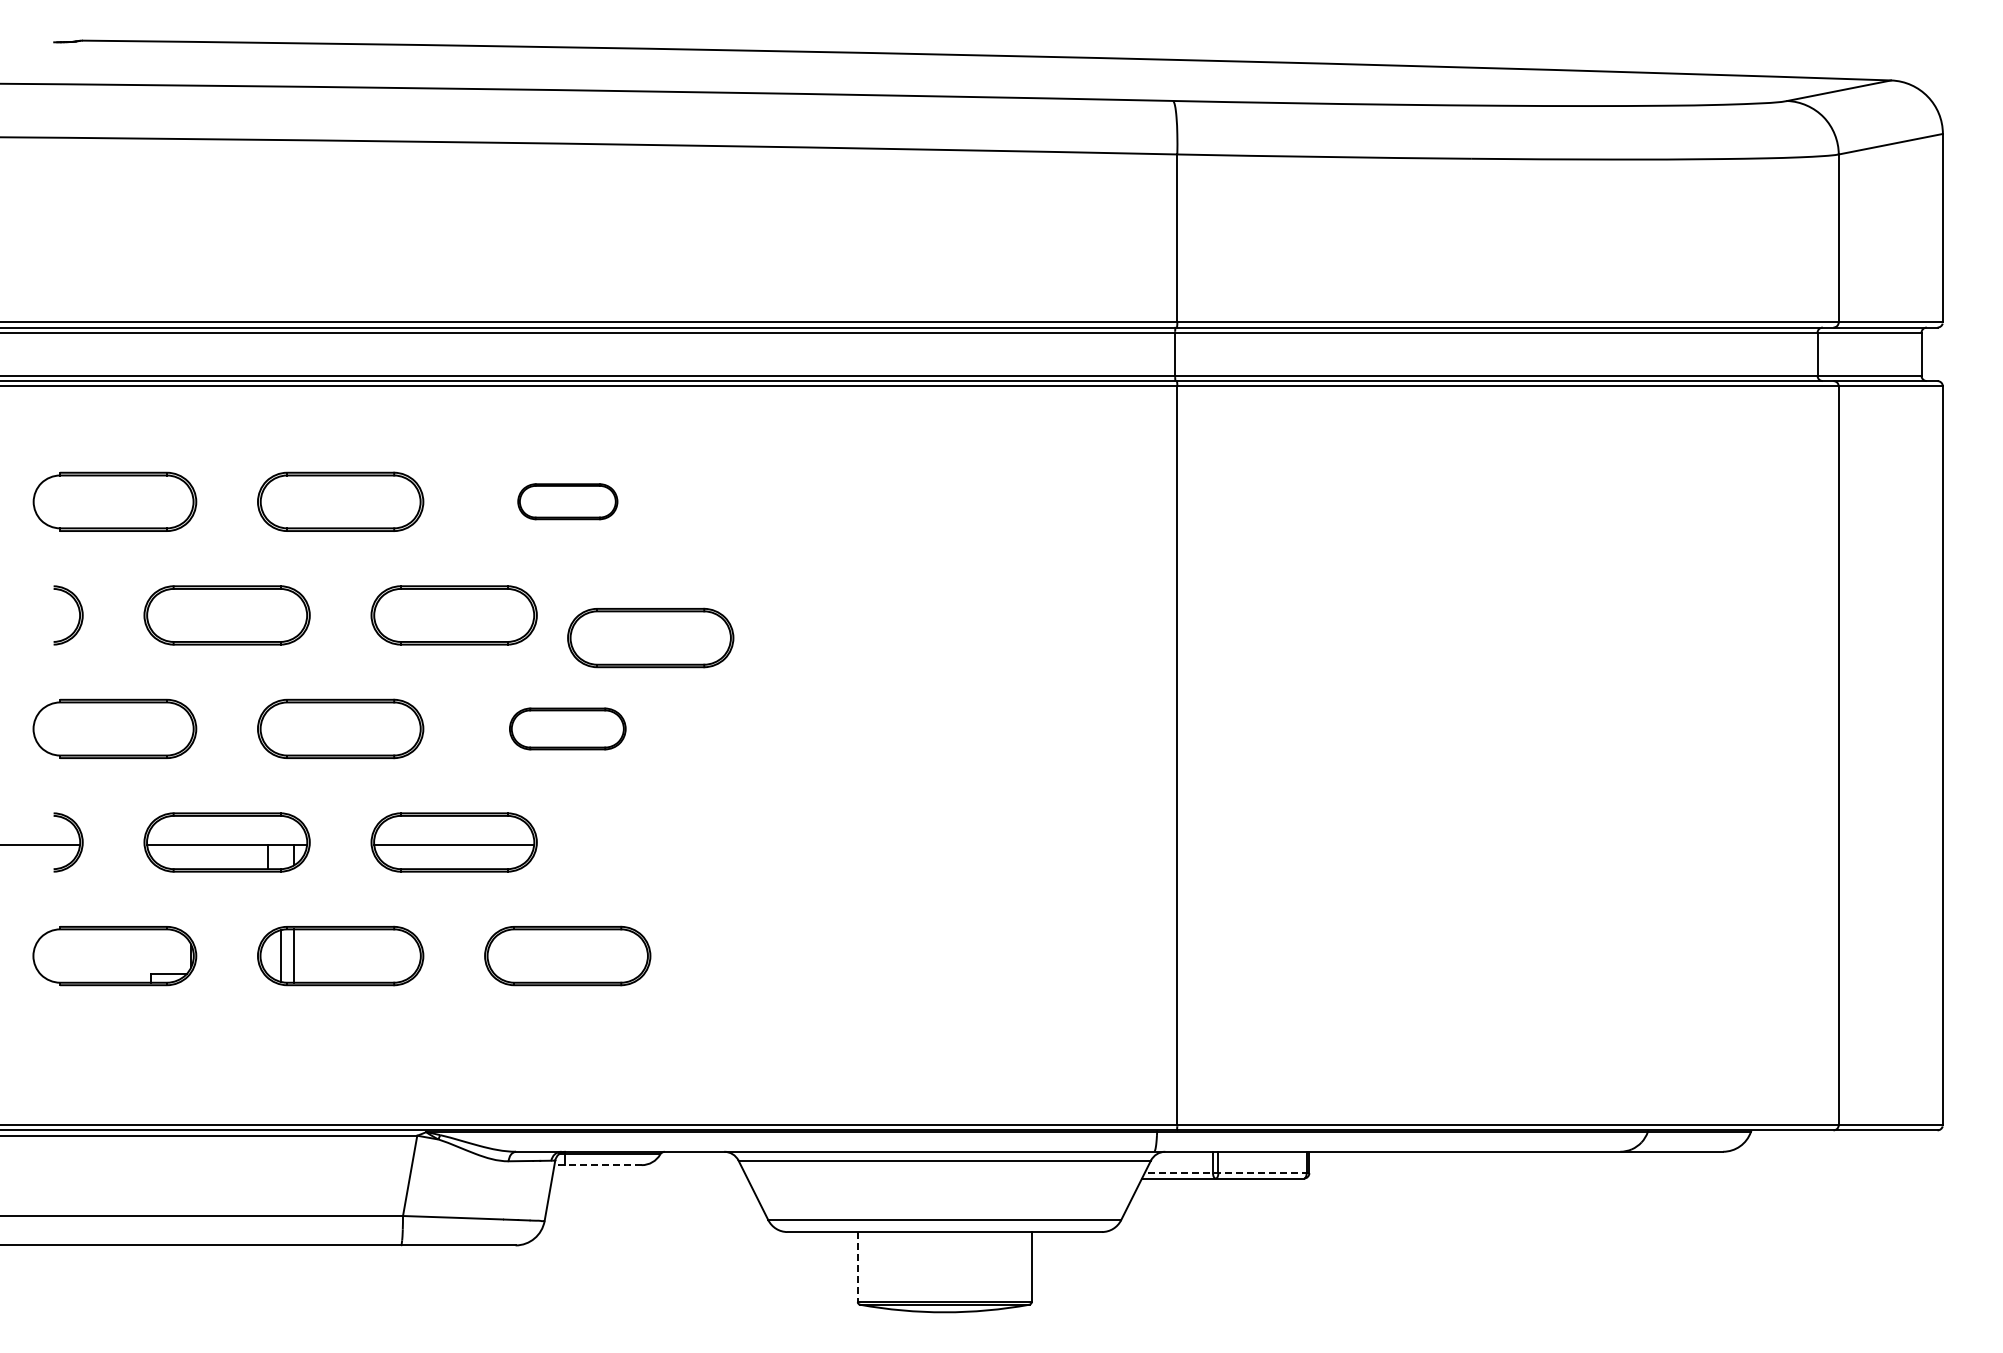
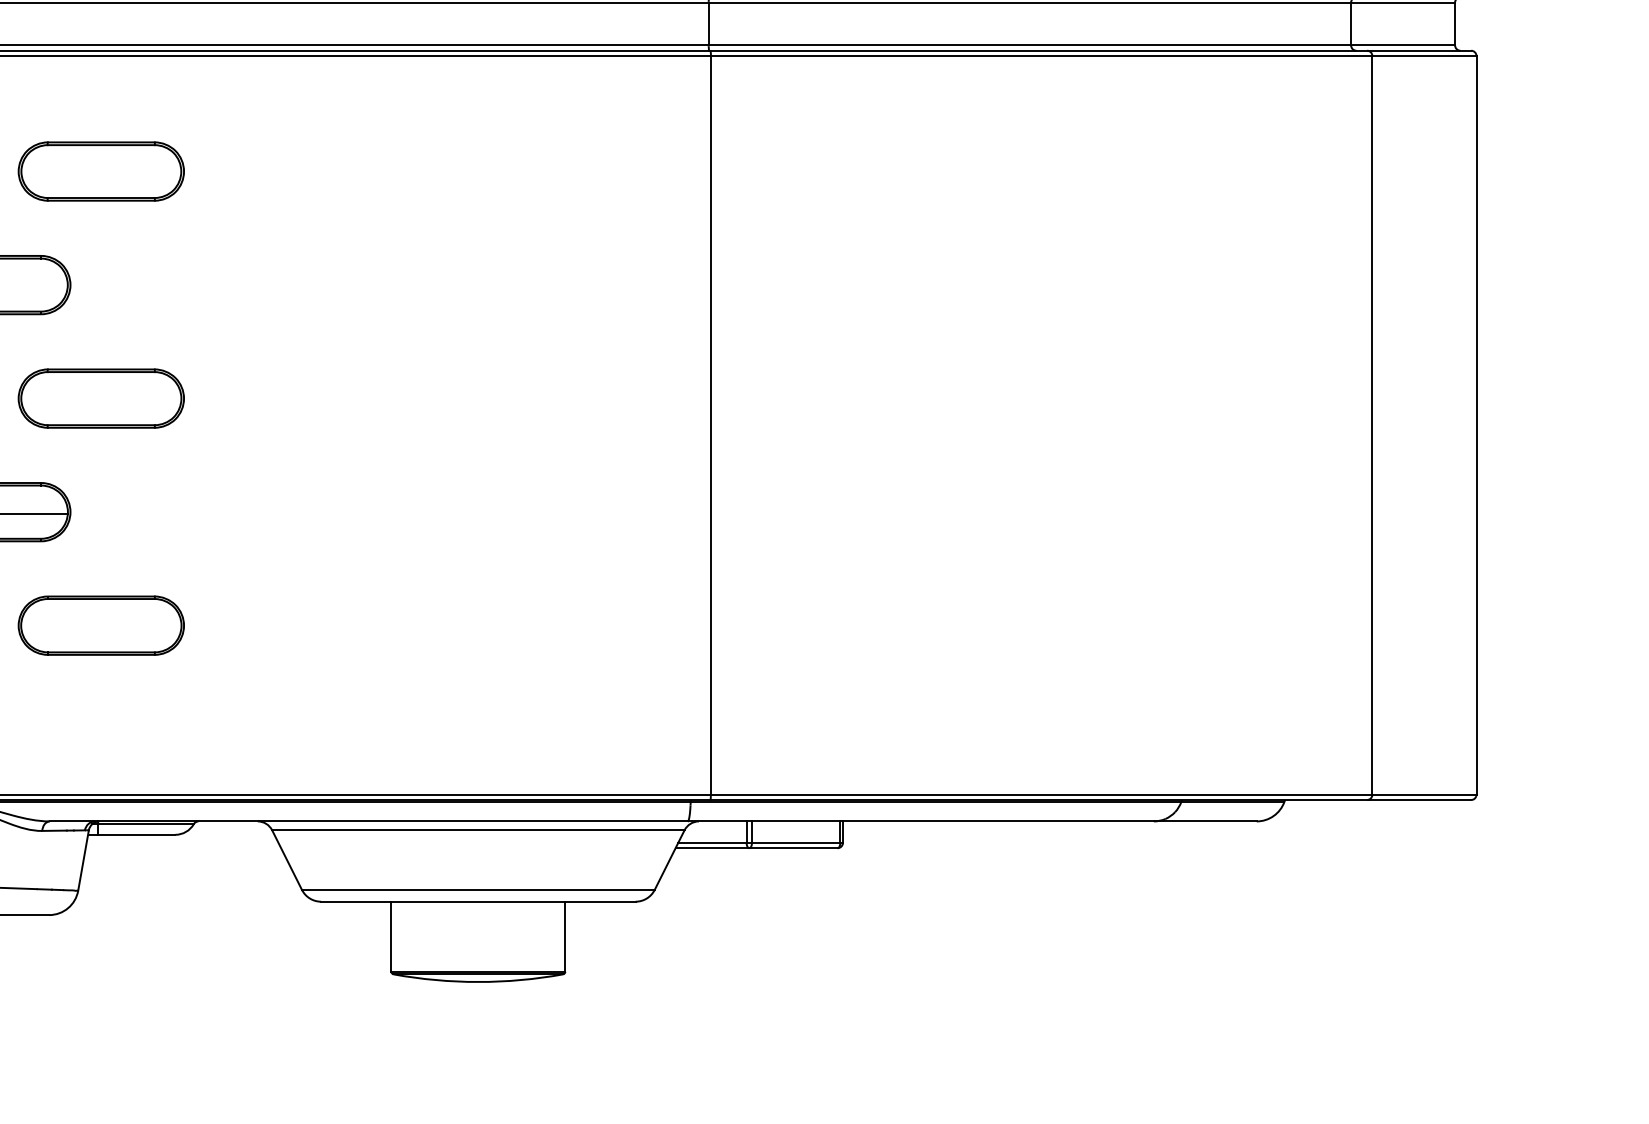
part: (567, 501) -> (101, 171), size x1.67
part: (650, 637) -> (184, 307), removed
part: (567, 728) -> (101, 398), size x1.43
line: (598, 1165) -> (132, 835), dashed -> solid
line: (1226, 1173) -> (760, 843), dashed -> solid
line: (857, 1267) -> (391, 937), dashed -> solid

